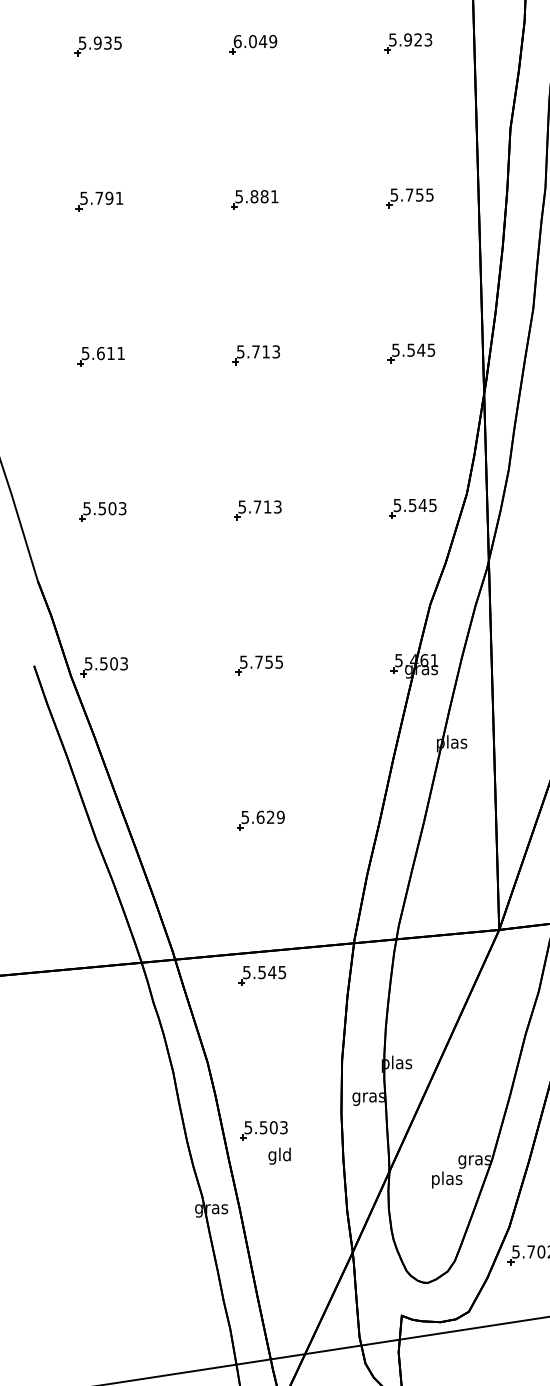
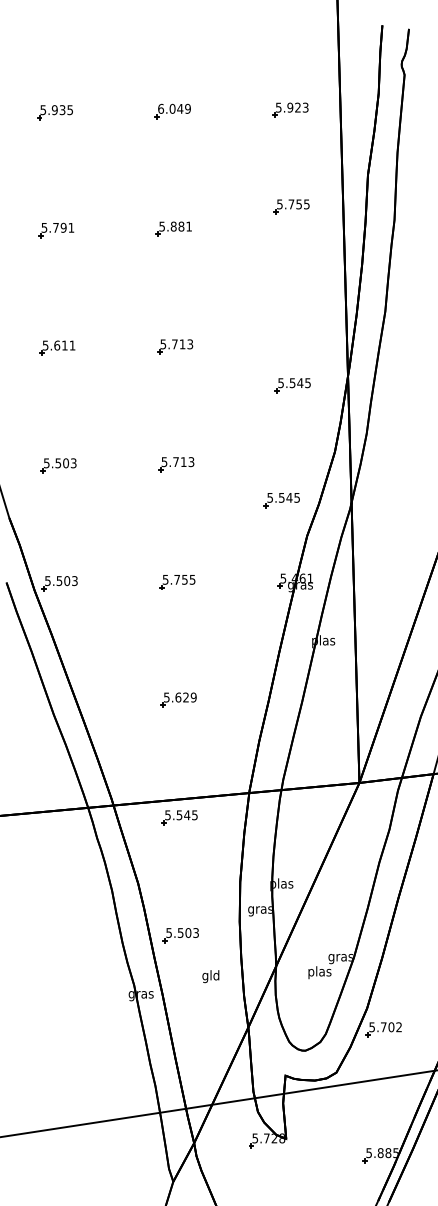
part: (409, 197) -> (291, 206), moved
part: (410, 353) -> (292, 385), moved
part: (412, 508) -> (281, 500), moved
text: (279, 1156) -> (210, 976), moved

